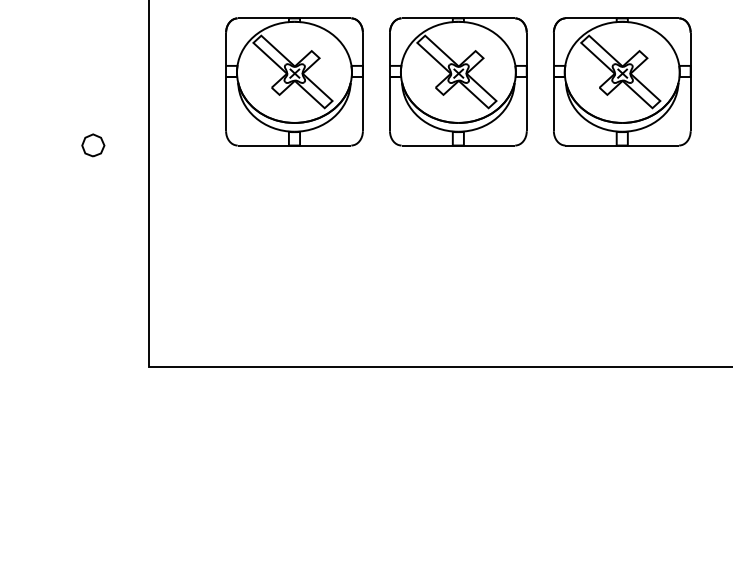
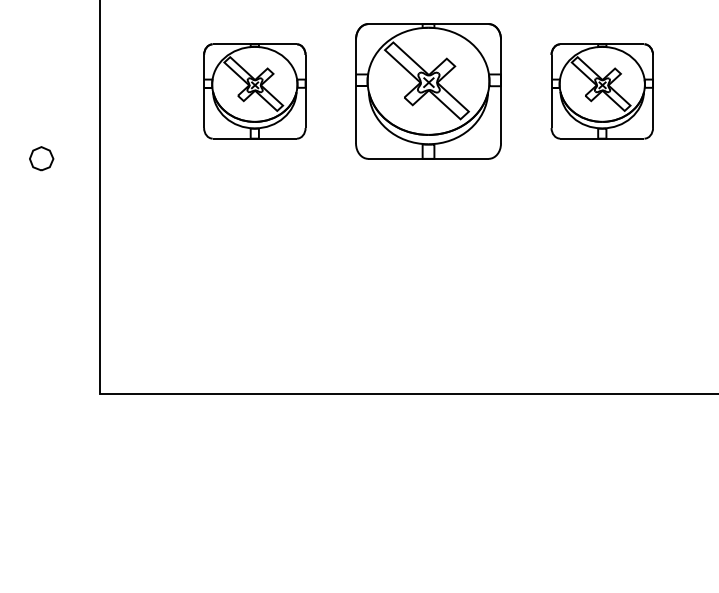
part: (294, 81) -> (254, 90), size x0.7
part: (622, 81) -> (602, 90), size x0.7

